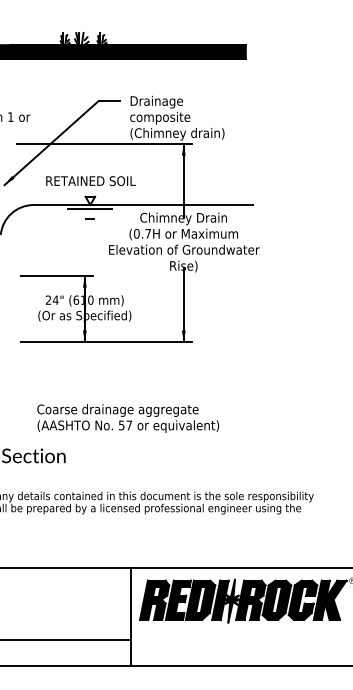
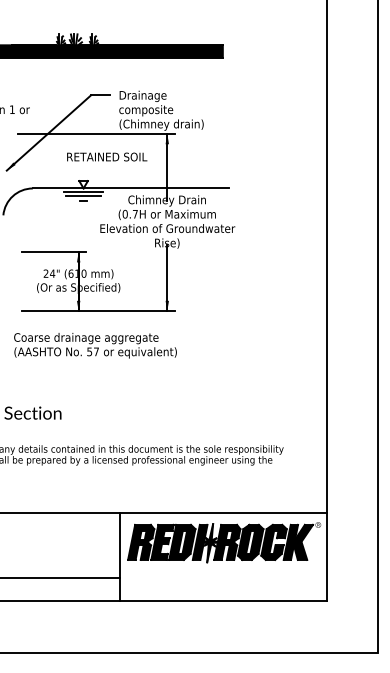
text: (91, 180) -> (107, 156), moved
line: (90, 213) -> (83, 196), added
text: (128, 418) -> (95, 345), moved

